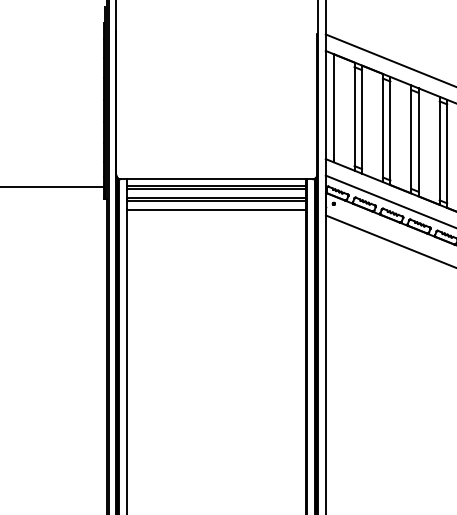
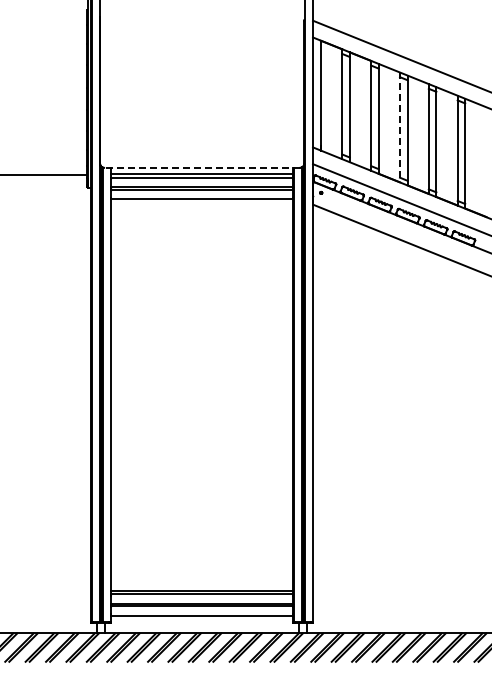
line: (410, 139) -> (399, 127), solid -> dashed
line: (216, 178) -> (201, 167), solid -> dashed

